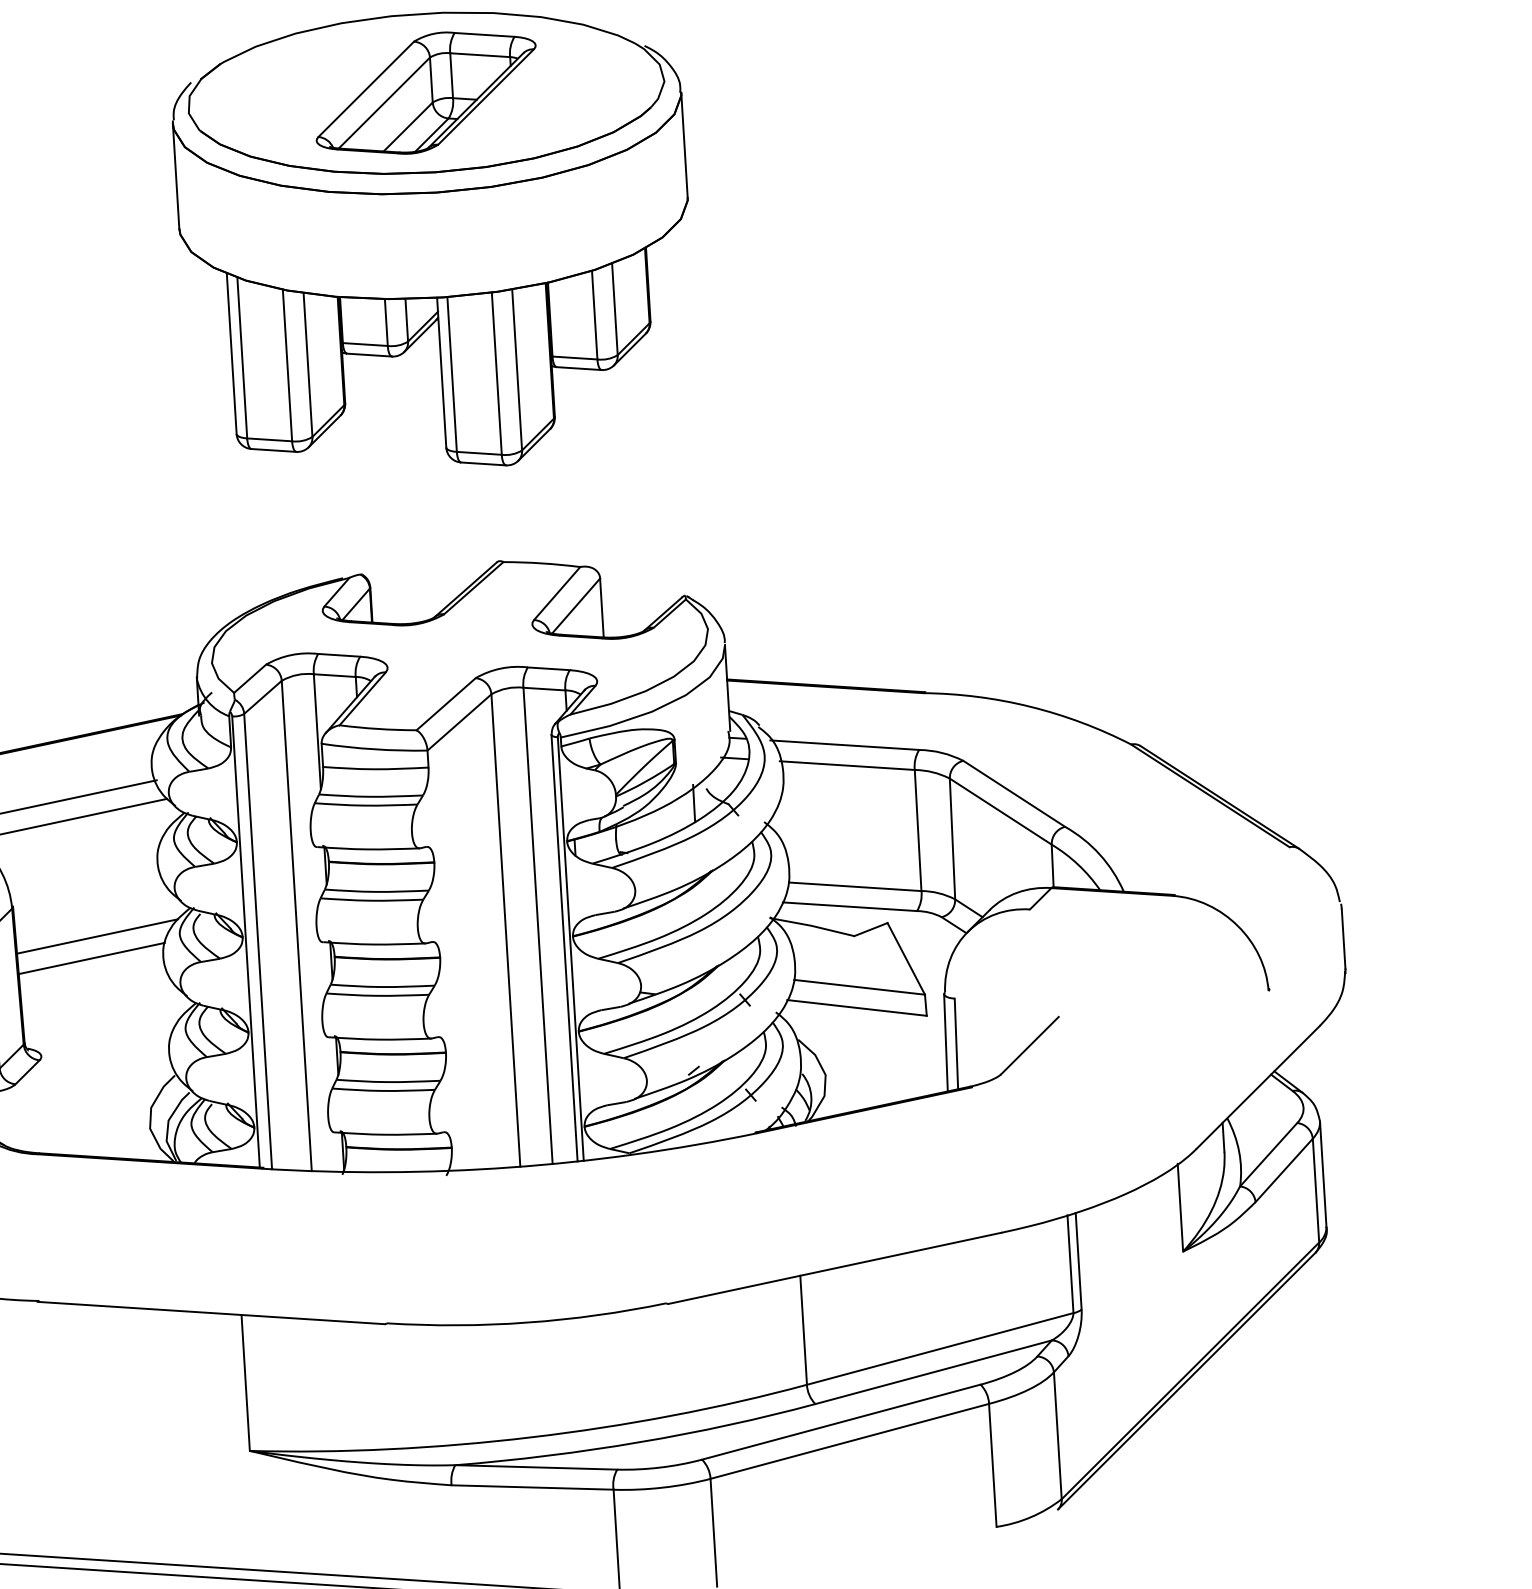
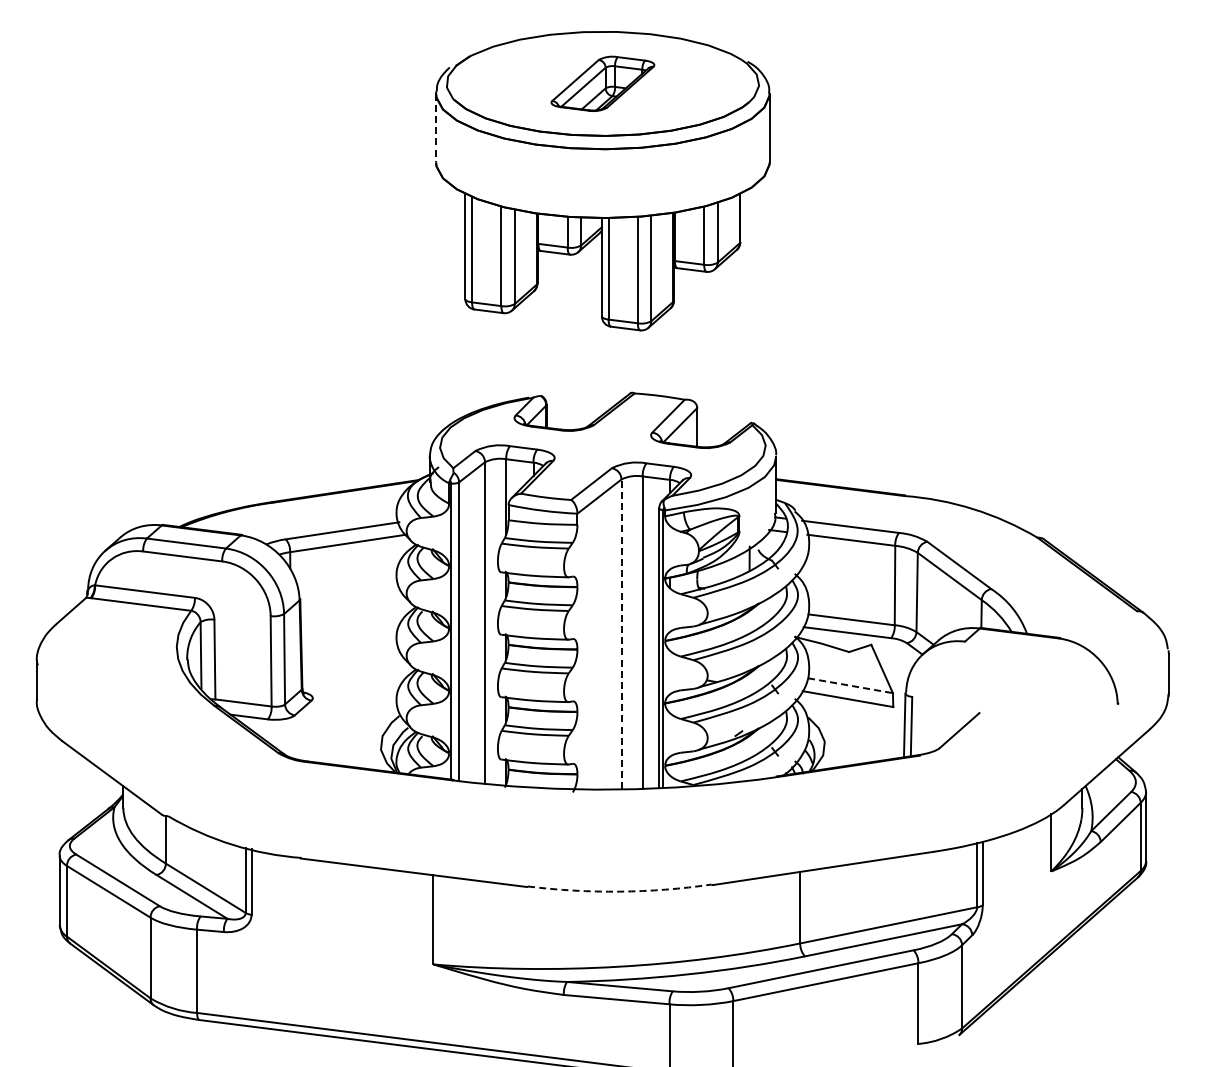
part: (425, 92) -> (602, 83), size x0.7
line: (176, 176) -> (436, 128), solid -> dashed
line: (505, 930) -> (621, 634), solid -> dashed
line: (97, 935) -> (354, 621), removed
line: (91, 957) -> (349, 635), removed
line: (859, 986) -> (850, 685), solid -> dashed
arc: (526, 1322) -> (619, 891), solid -> dashed

